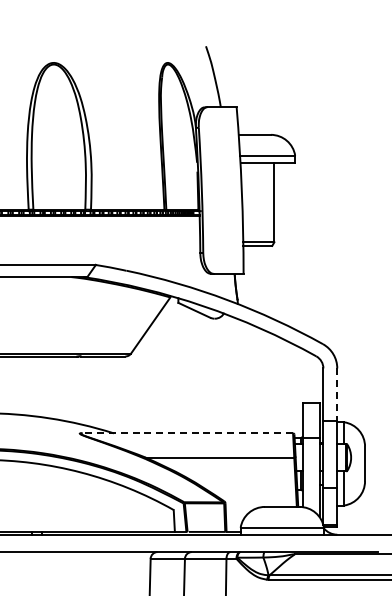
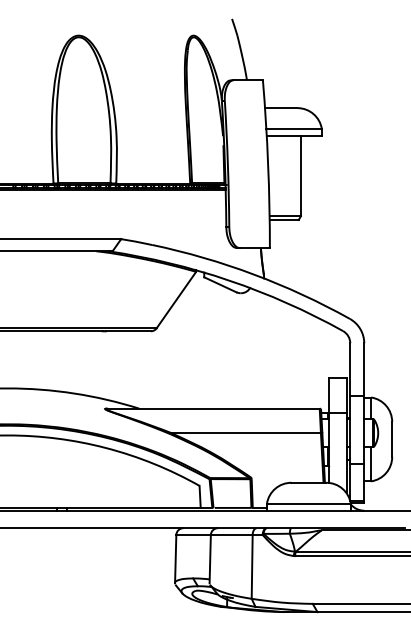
line: (337, 395) -> (364, 370), dashed -> solid
line: (187, 433) -> (213, 408), dashed -> solid

